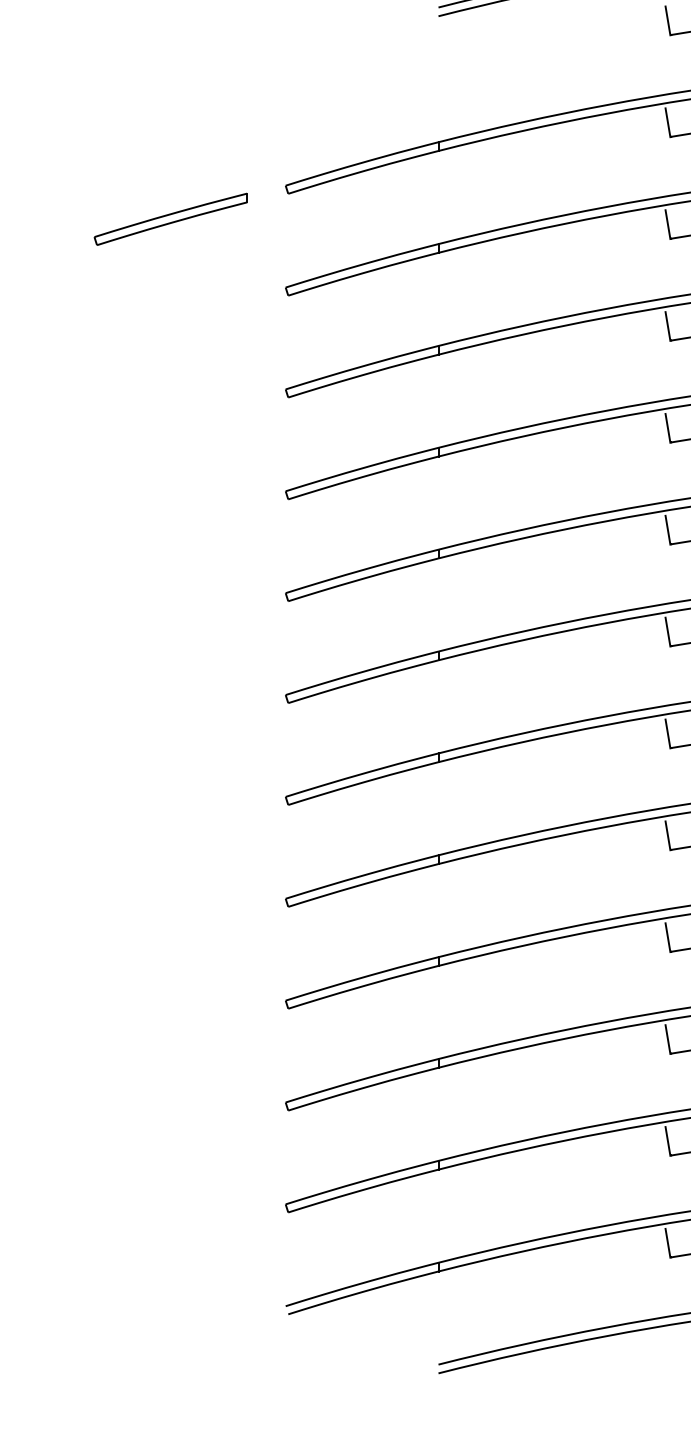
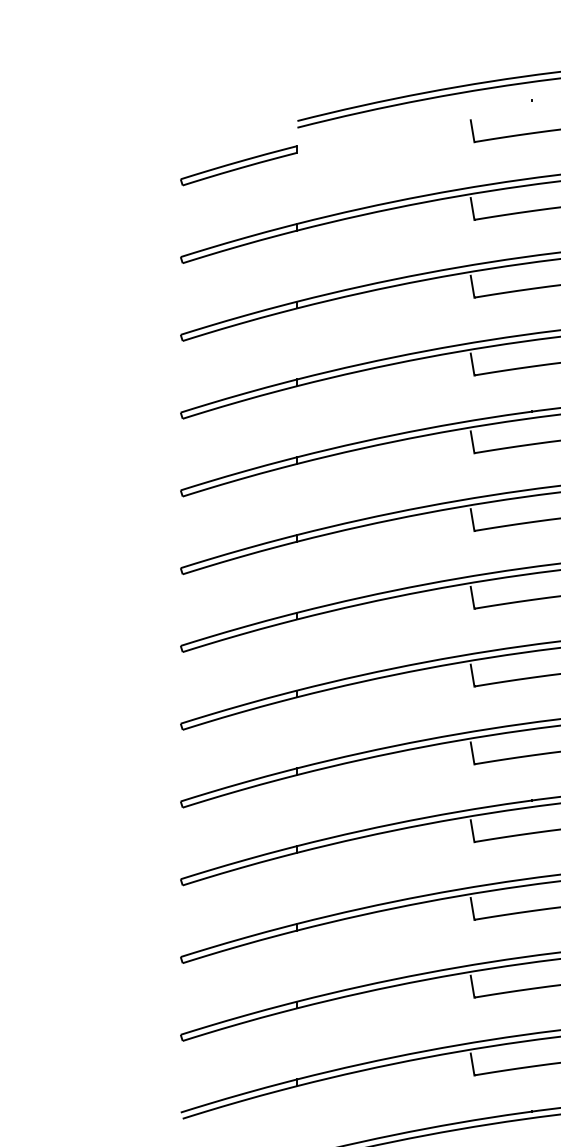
part: (170, 219) -> (238, 165), moved

